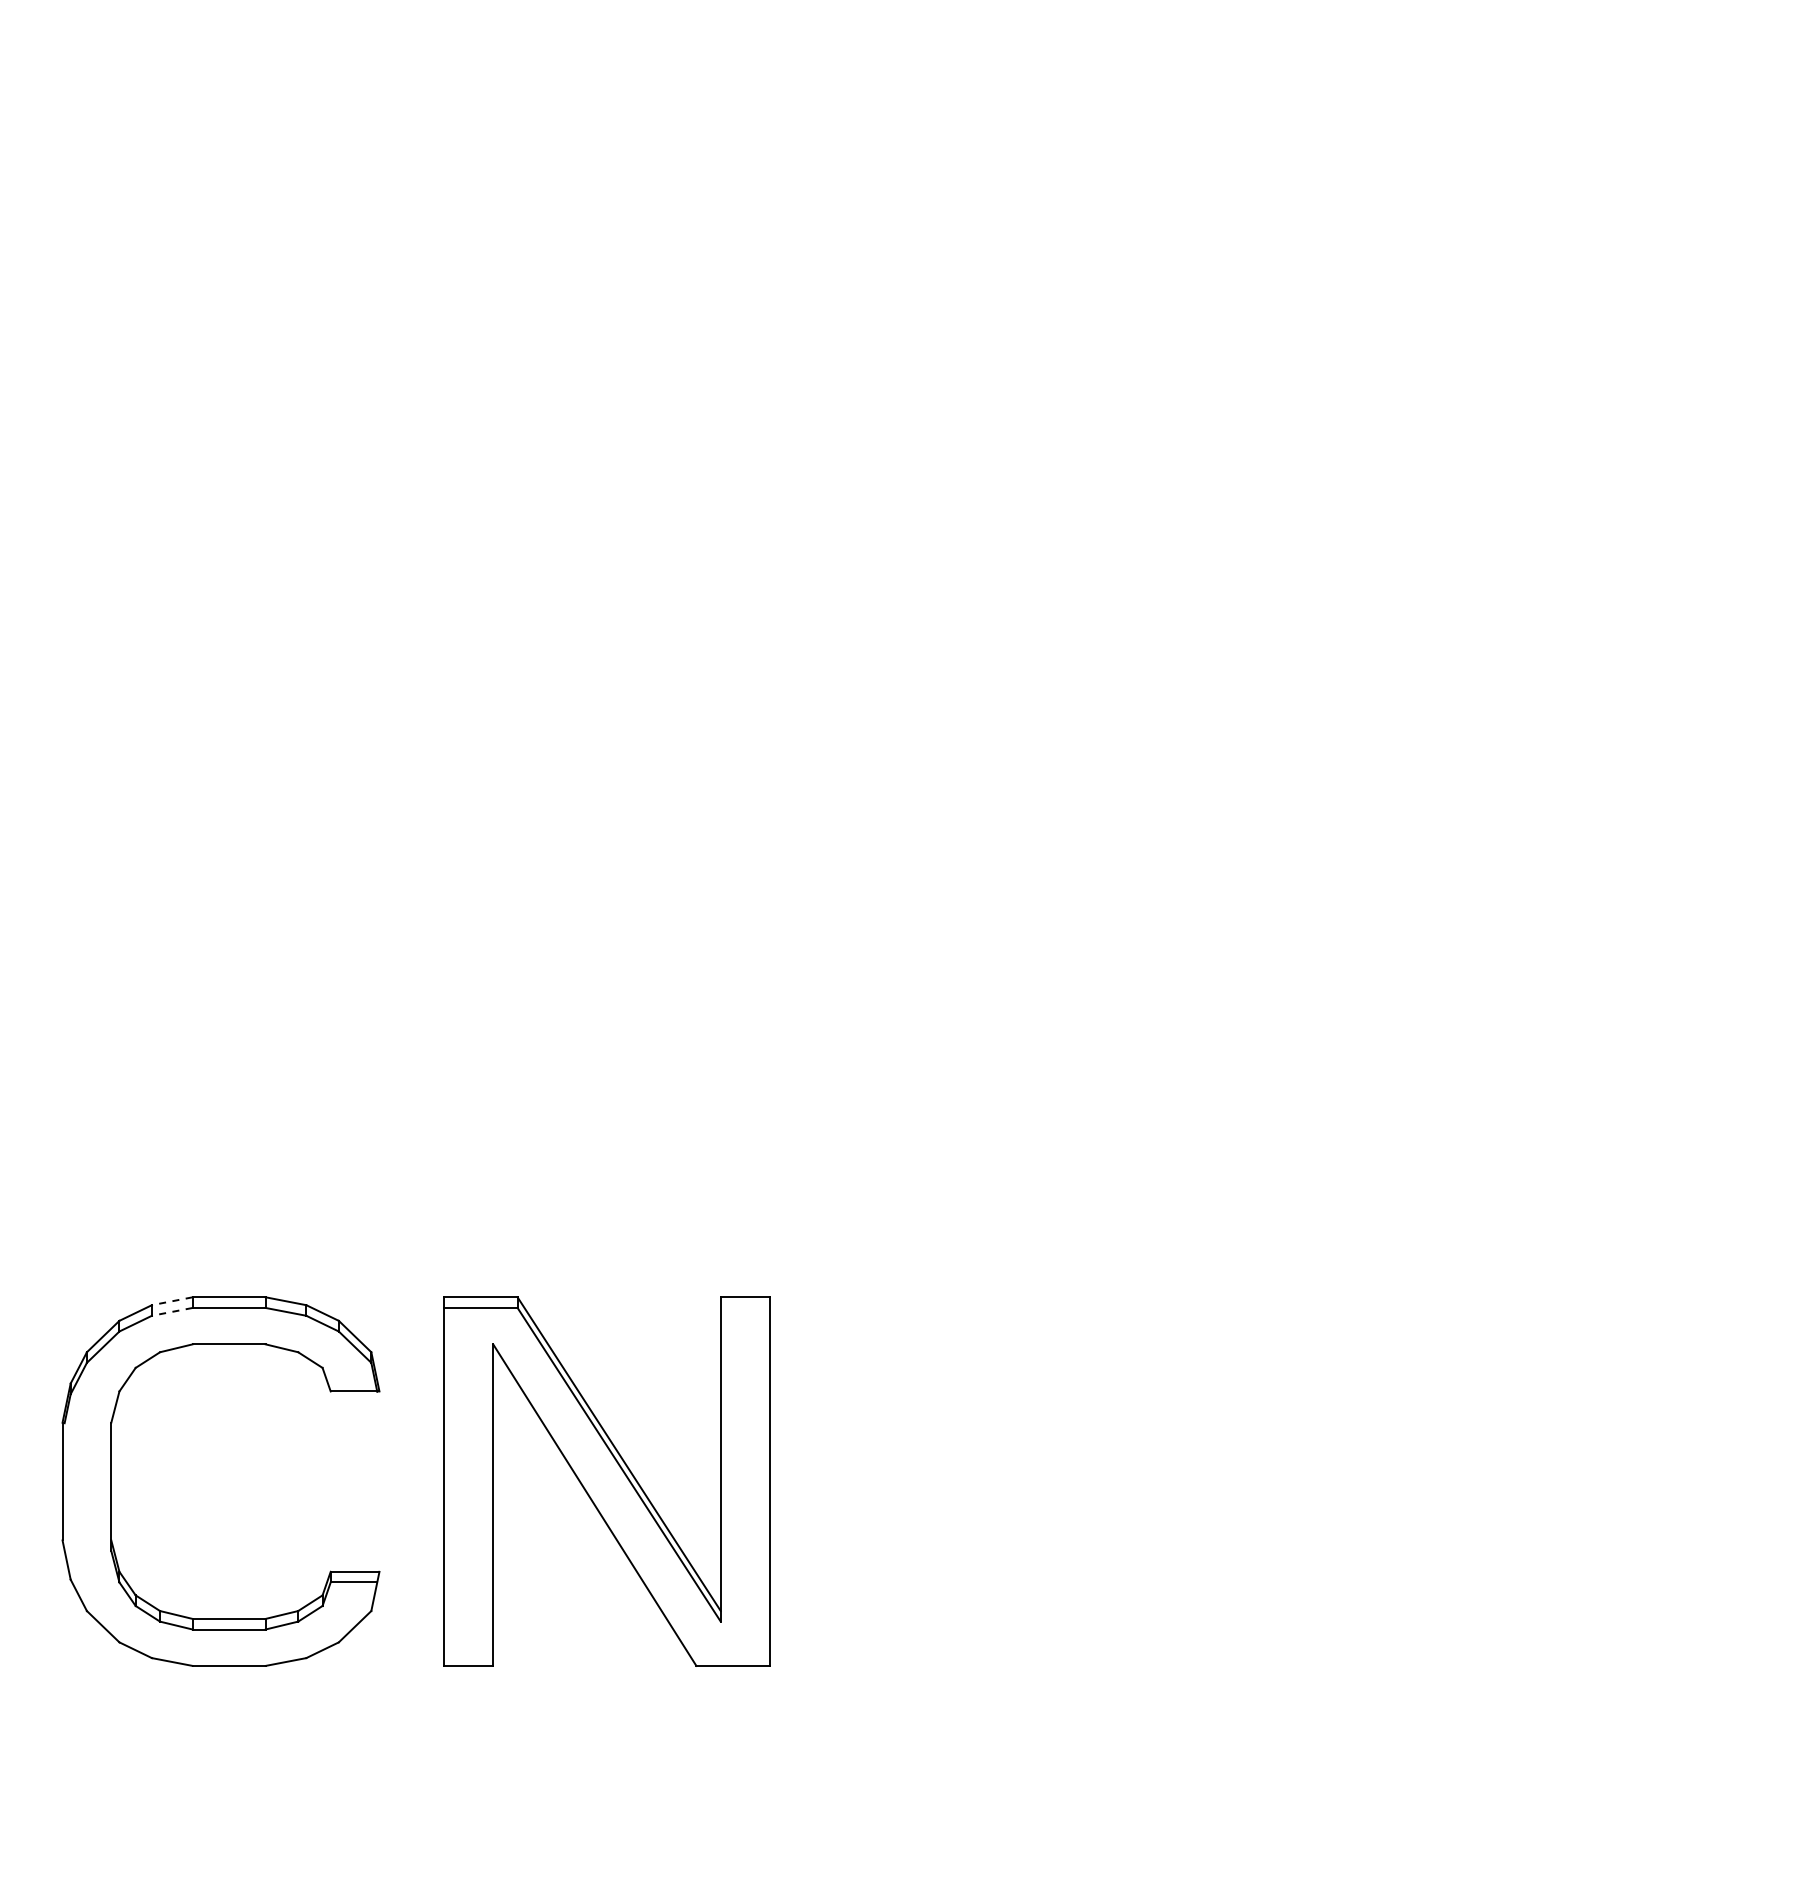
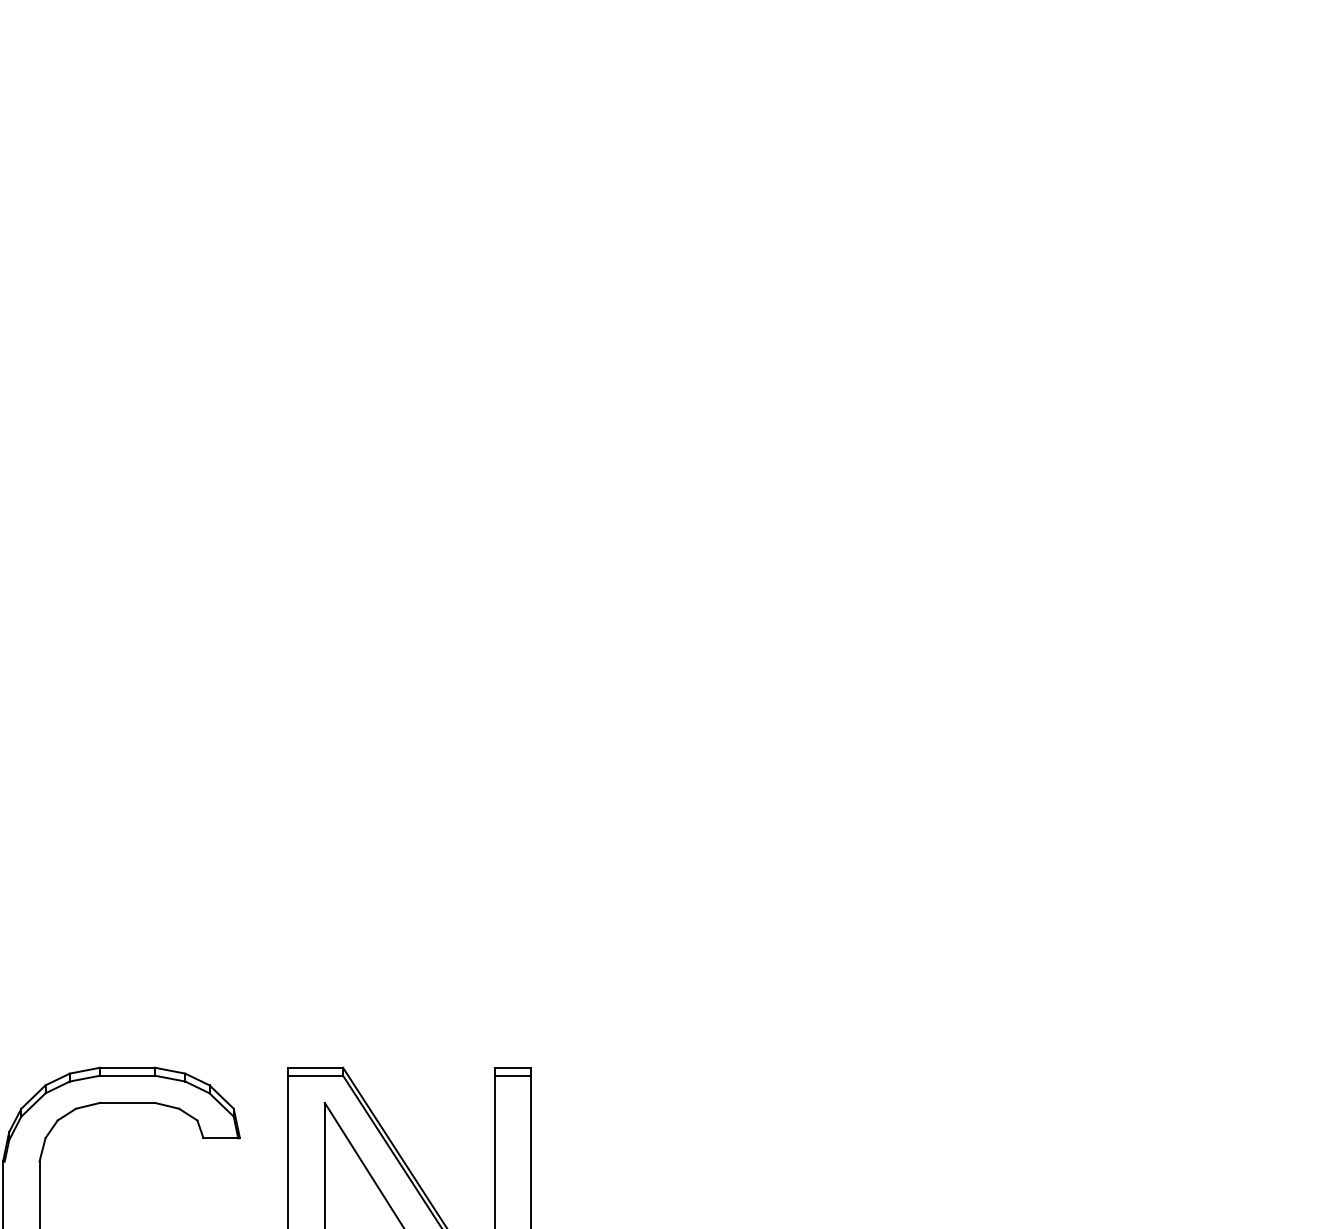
line: (172, 1301) -> (85, 1070), dashed -> solid
line: (744, 1307) -> (512, 1075), added
line: (172, 1311) -> (85, 1078), dashed -> solid

